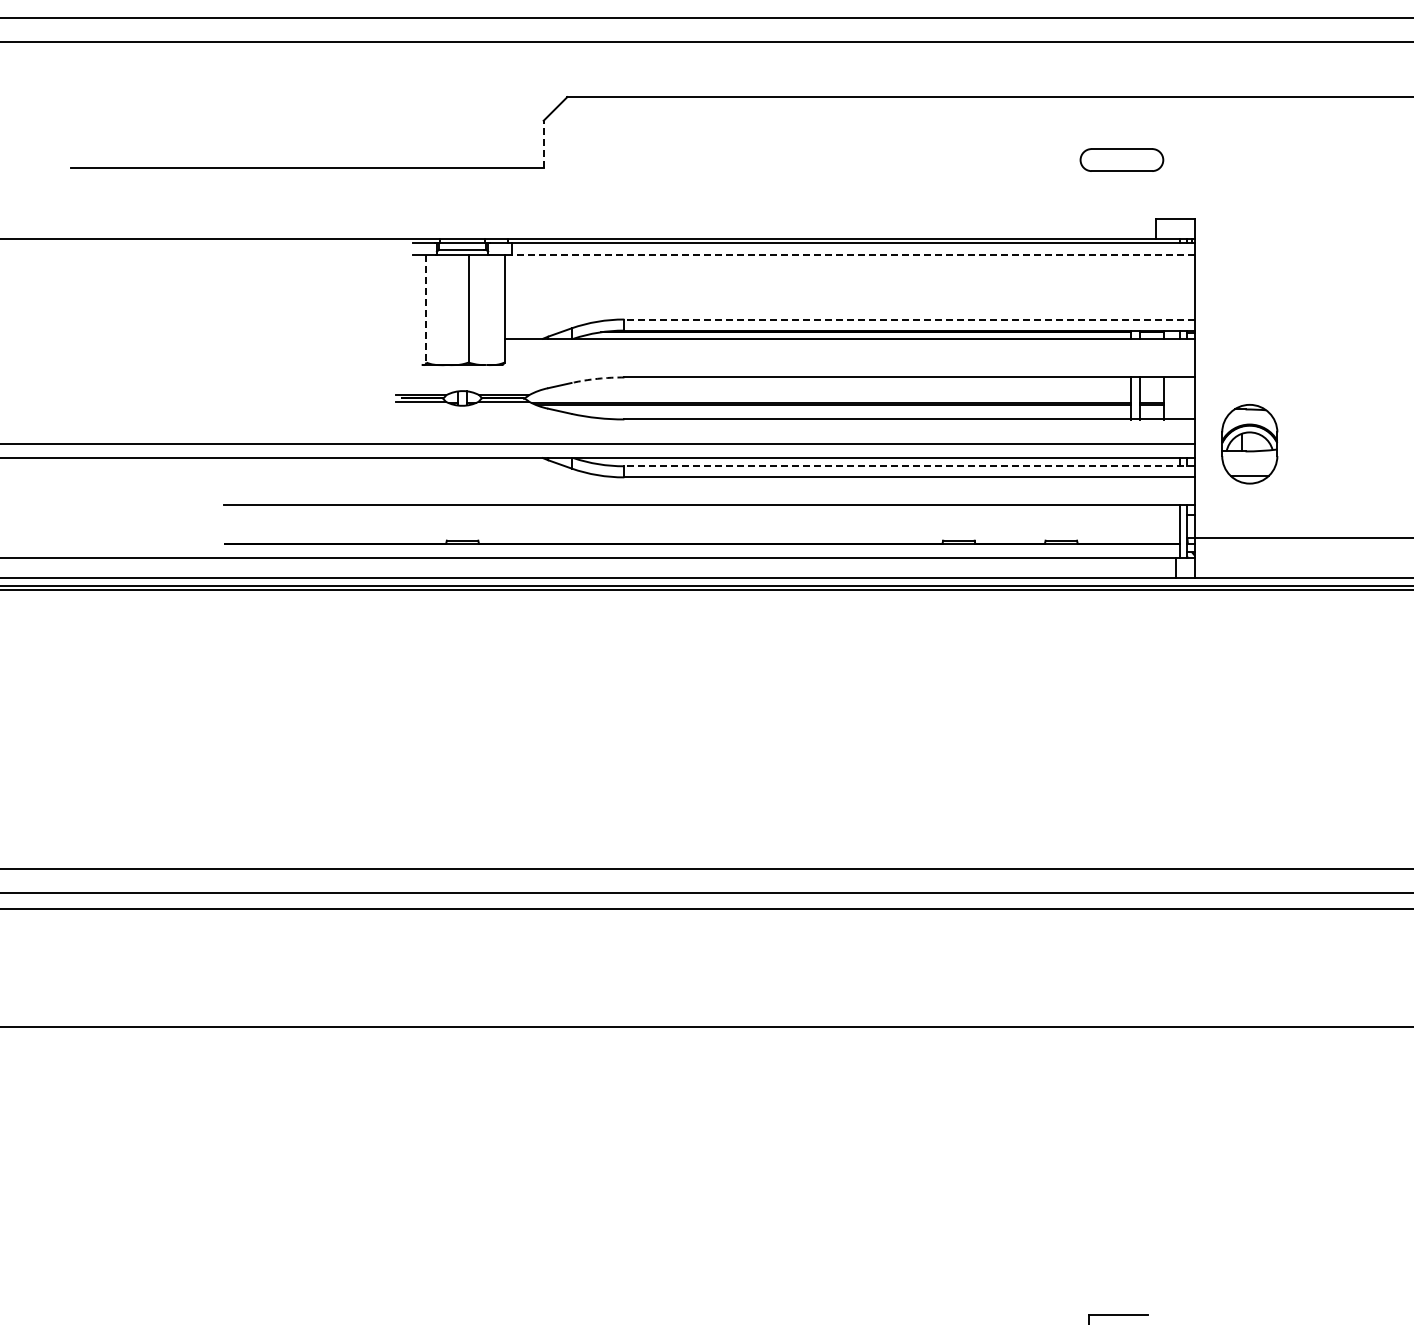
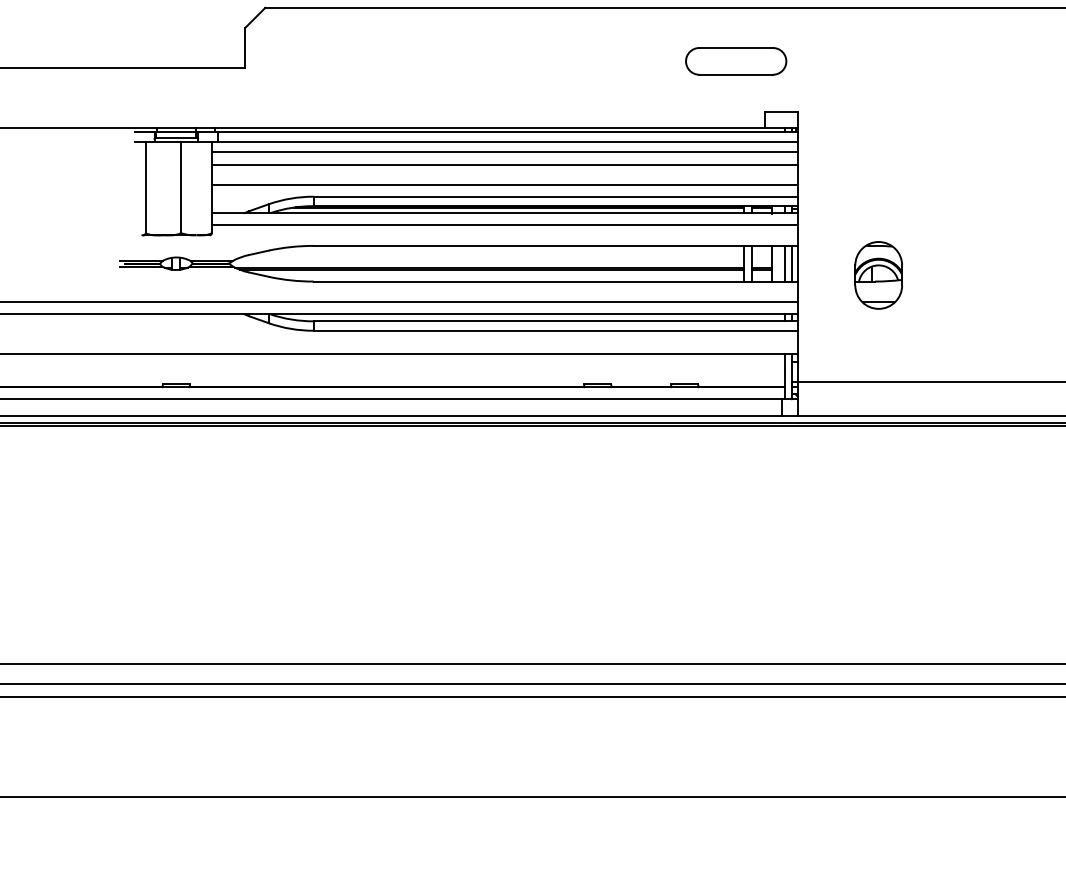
line: (543, 144) -> (245, 48), dashed -> solid
part: (1121, 159) -> (735, 60), size x1.43
line: (853, 254) -> (508, 141), dashed -> solid
line: (849, 266) -> (504, 151), added
line: (849, 282) -> (504, 165), added
line: (849, 305) -> (504, 184), added
line: (426, 308) -> (145, 187), dashed -> solid
line: (909, 319) -> (555, 196), dashed -> solid
line: (849, 352) -> (504, 224), added
arc: (597, 378) -> (290, 246), dashed -> solid
line: (1179, 398) -> (785, 263), added
line: (1187, 398) -> (791, 263), added
part: (1249, 444) -> (878, 275), moved
line: (909, 466) -> (555, 321), dashed -> solid

